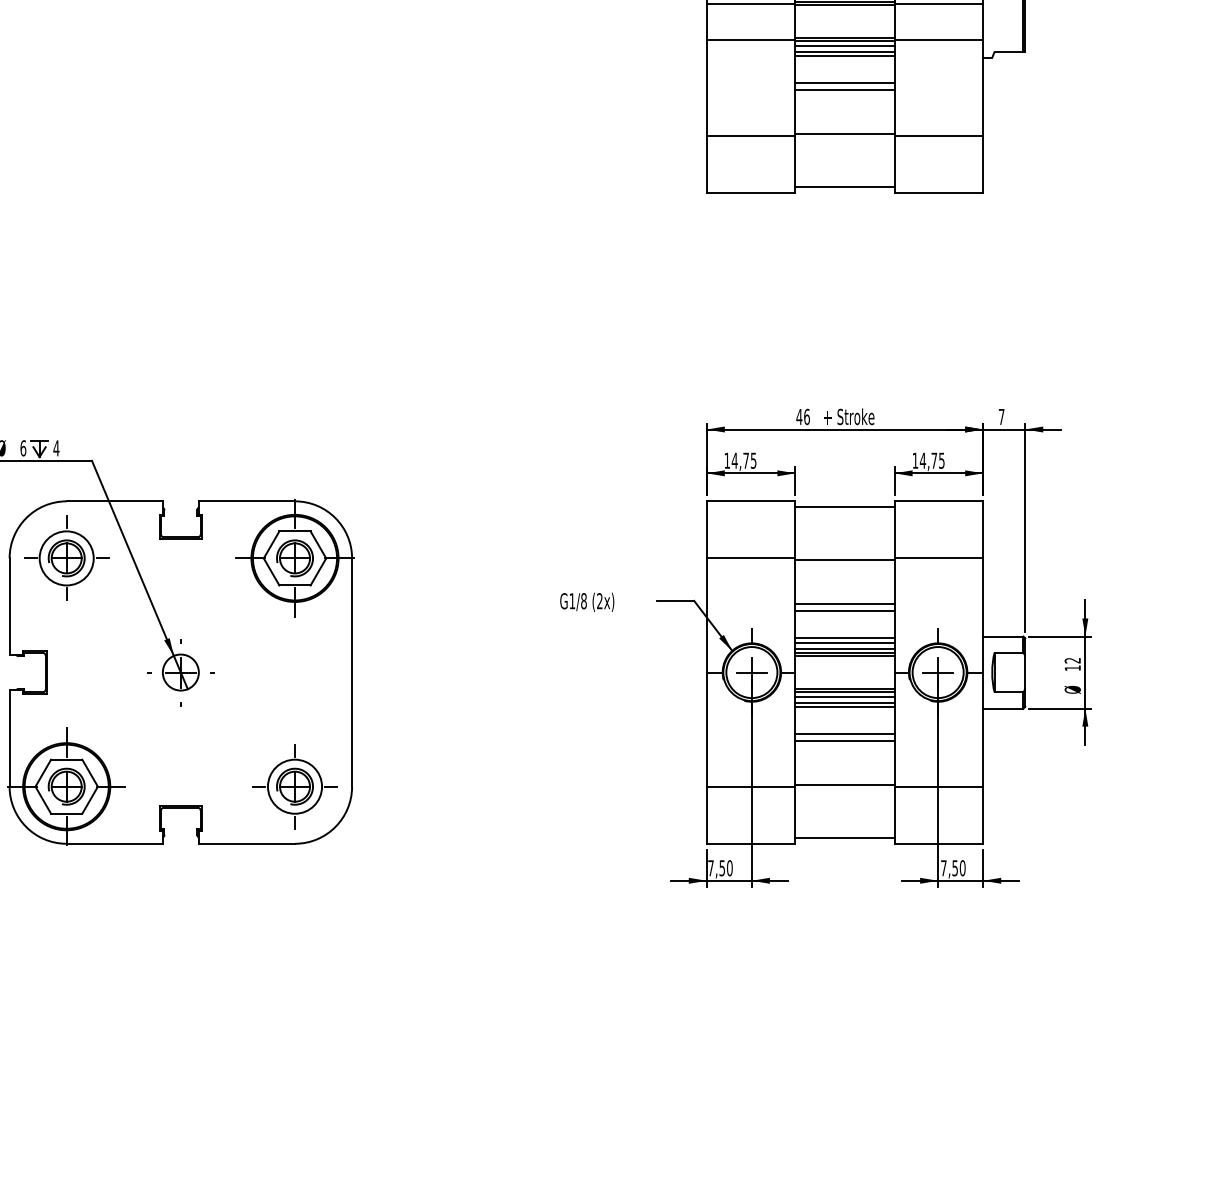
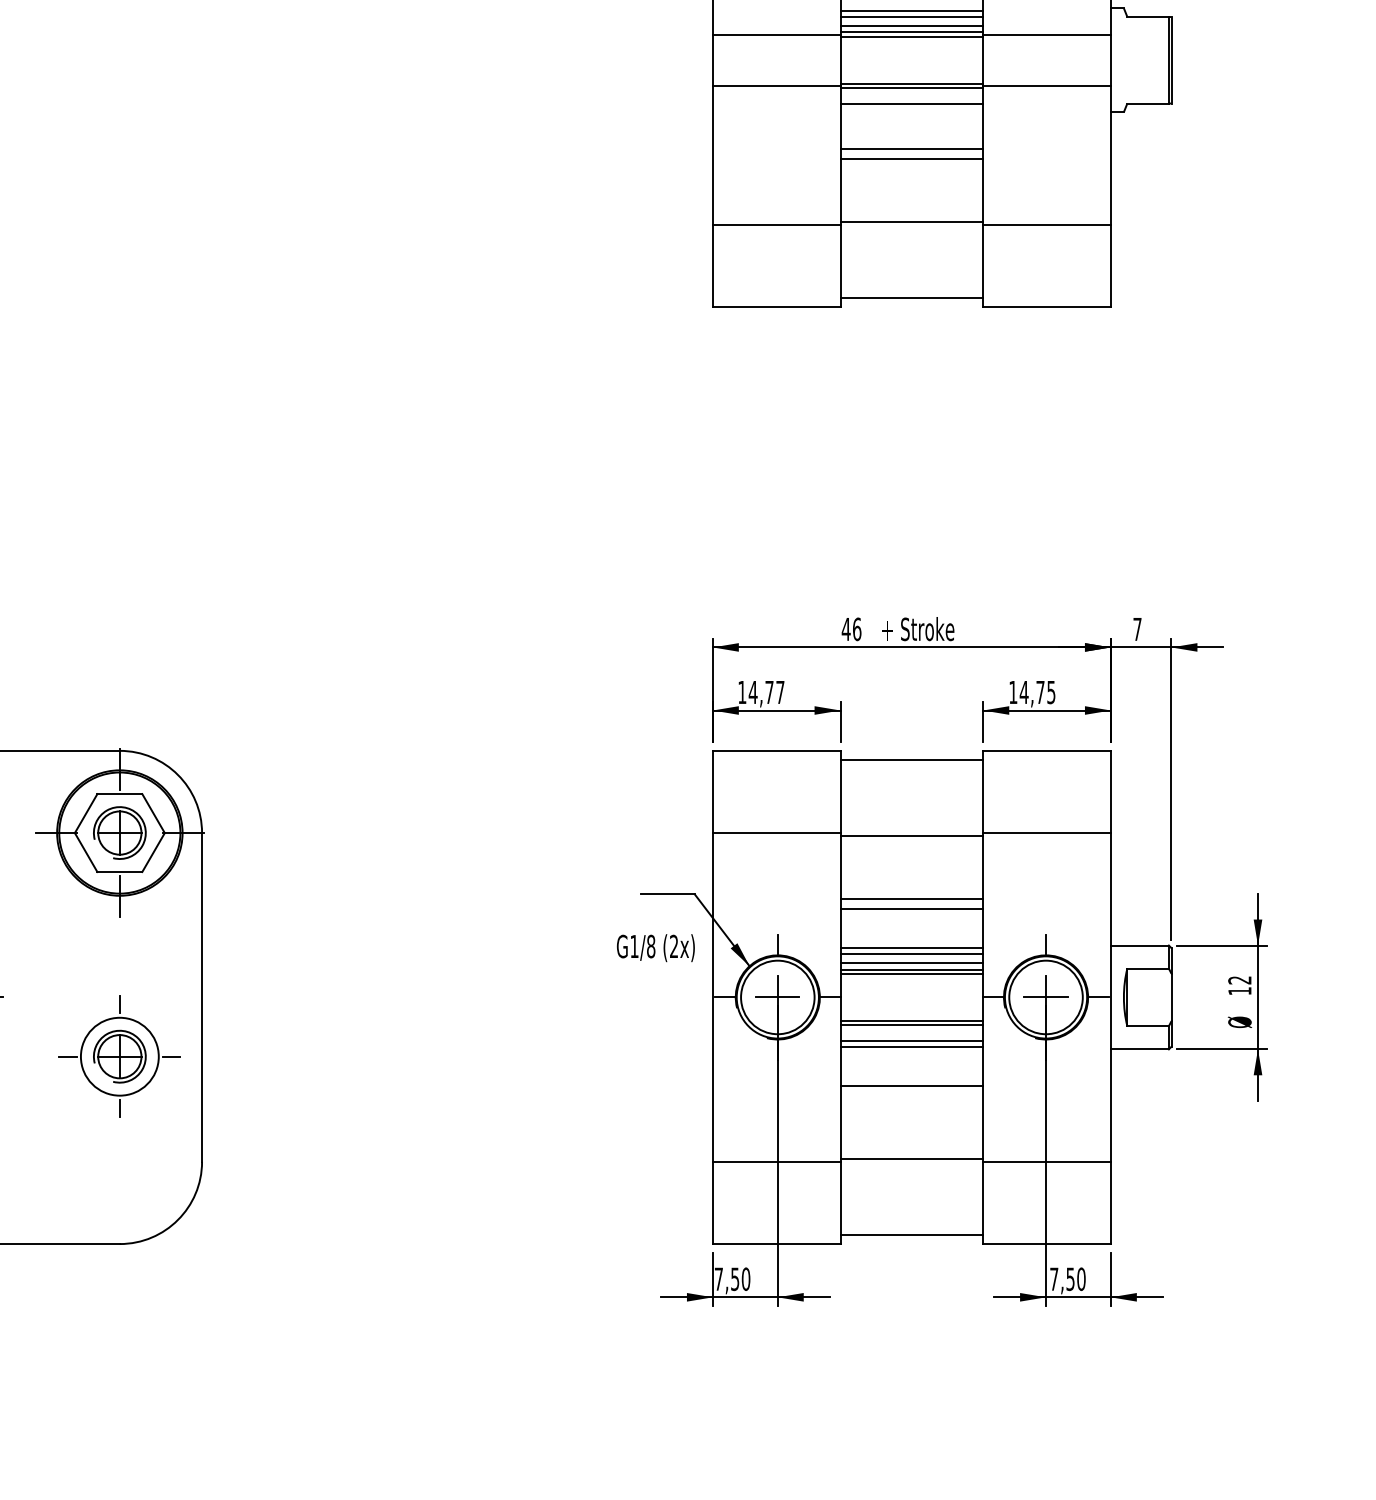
line: (844, 45) -> (911, 94), removed
line: (844, 56) -> (911, 110), removed
text: (753, 460) -> (780, 692), 14,75 -> 14,77
text: (587, 601) -> (656, 946), moved
line: (844, 696) -> (911, 1031), removed
line: (844, 740) -> (911, 1095), removed
part: (294, 786) -> (119, 1056), moved

